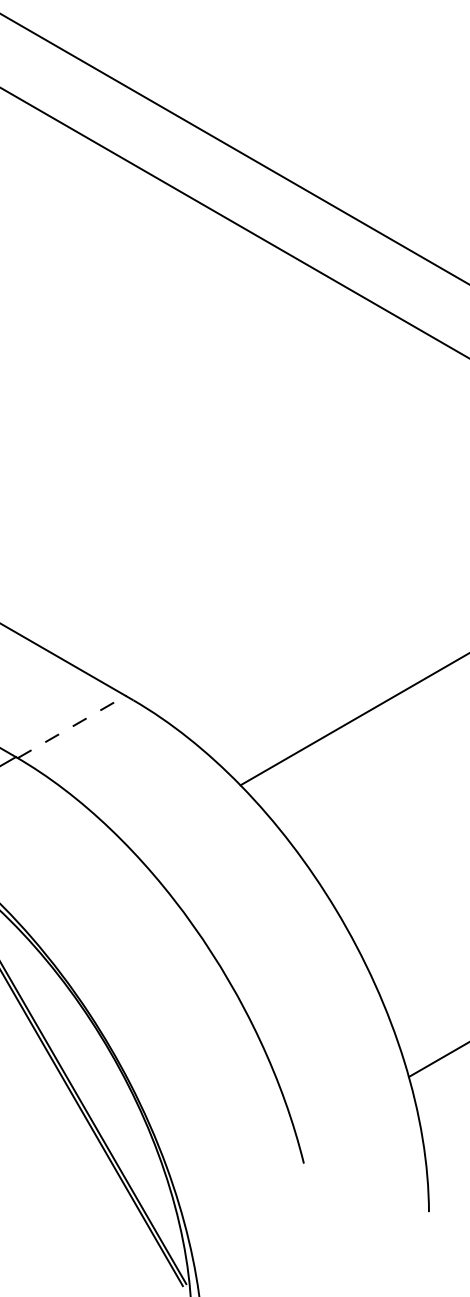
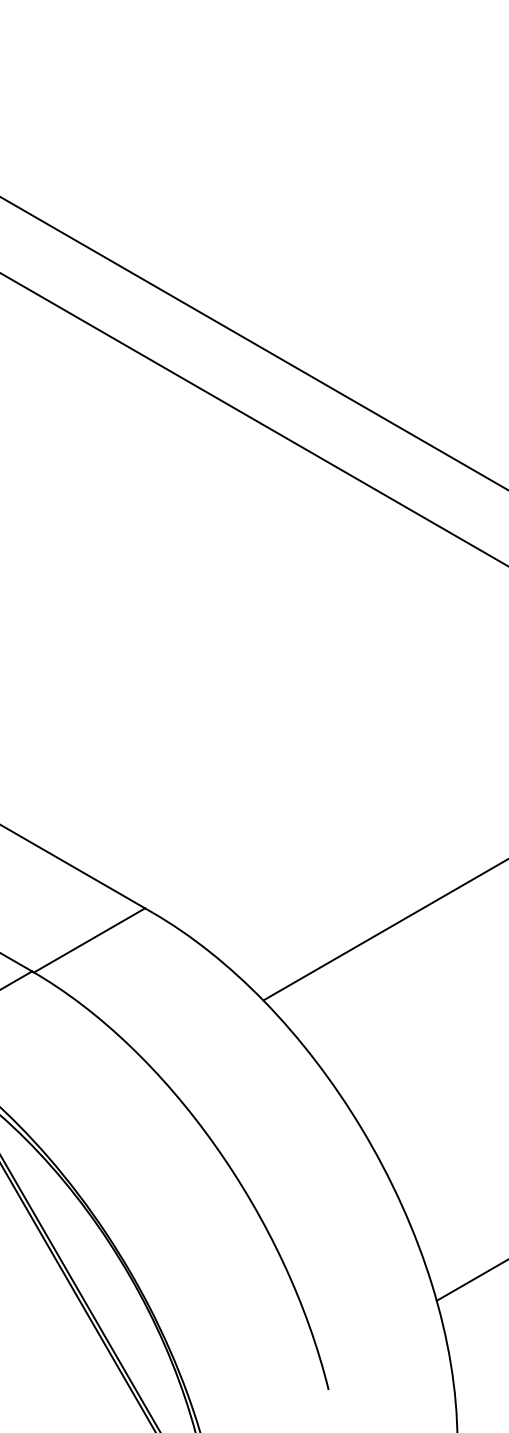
line: (72, 727) -> (90, 940), dashed -> solid

